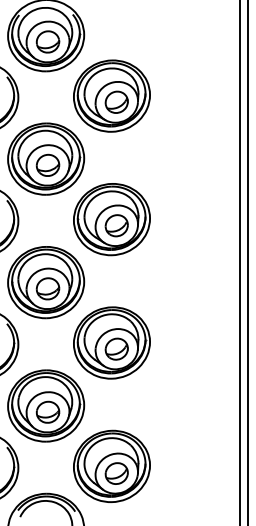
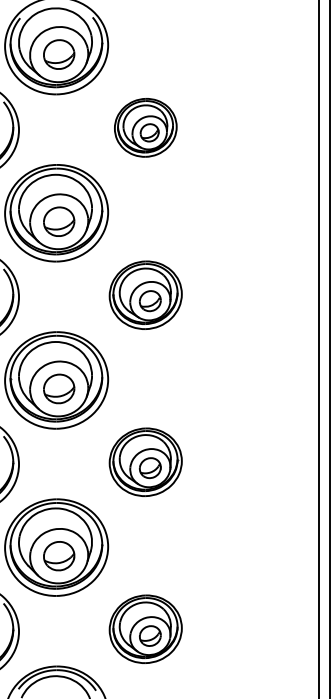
part: (111, 95) -> (145, 127), size x0.6
part: (111, 219) -> (145, 295), size x0.7
part: (111, 342) -> (145, 461), size x0.7
part: (111, 465) -> (145, 628), size x0.7

